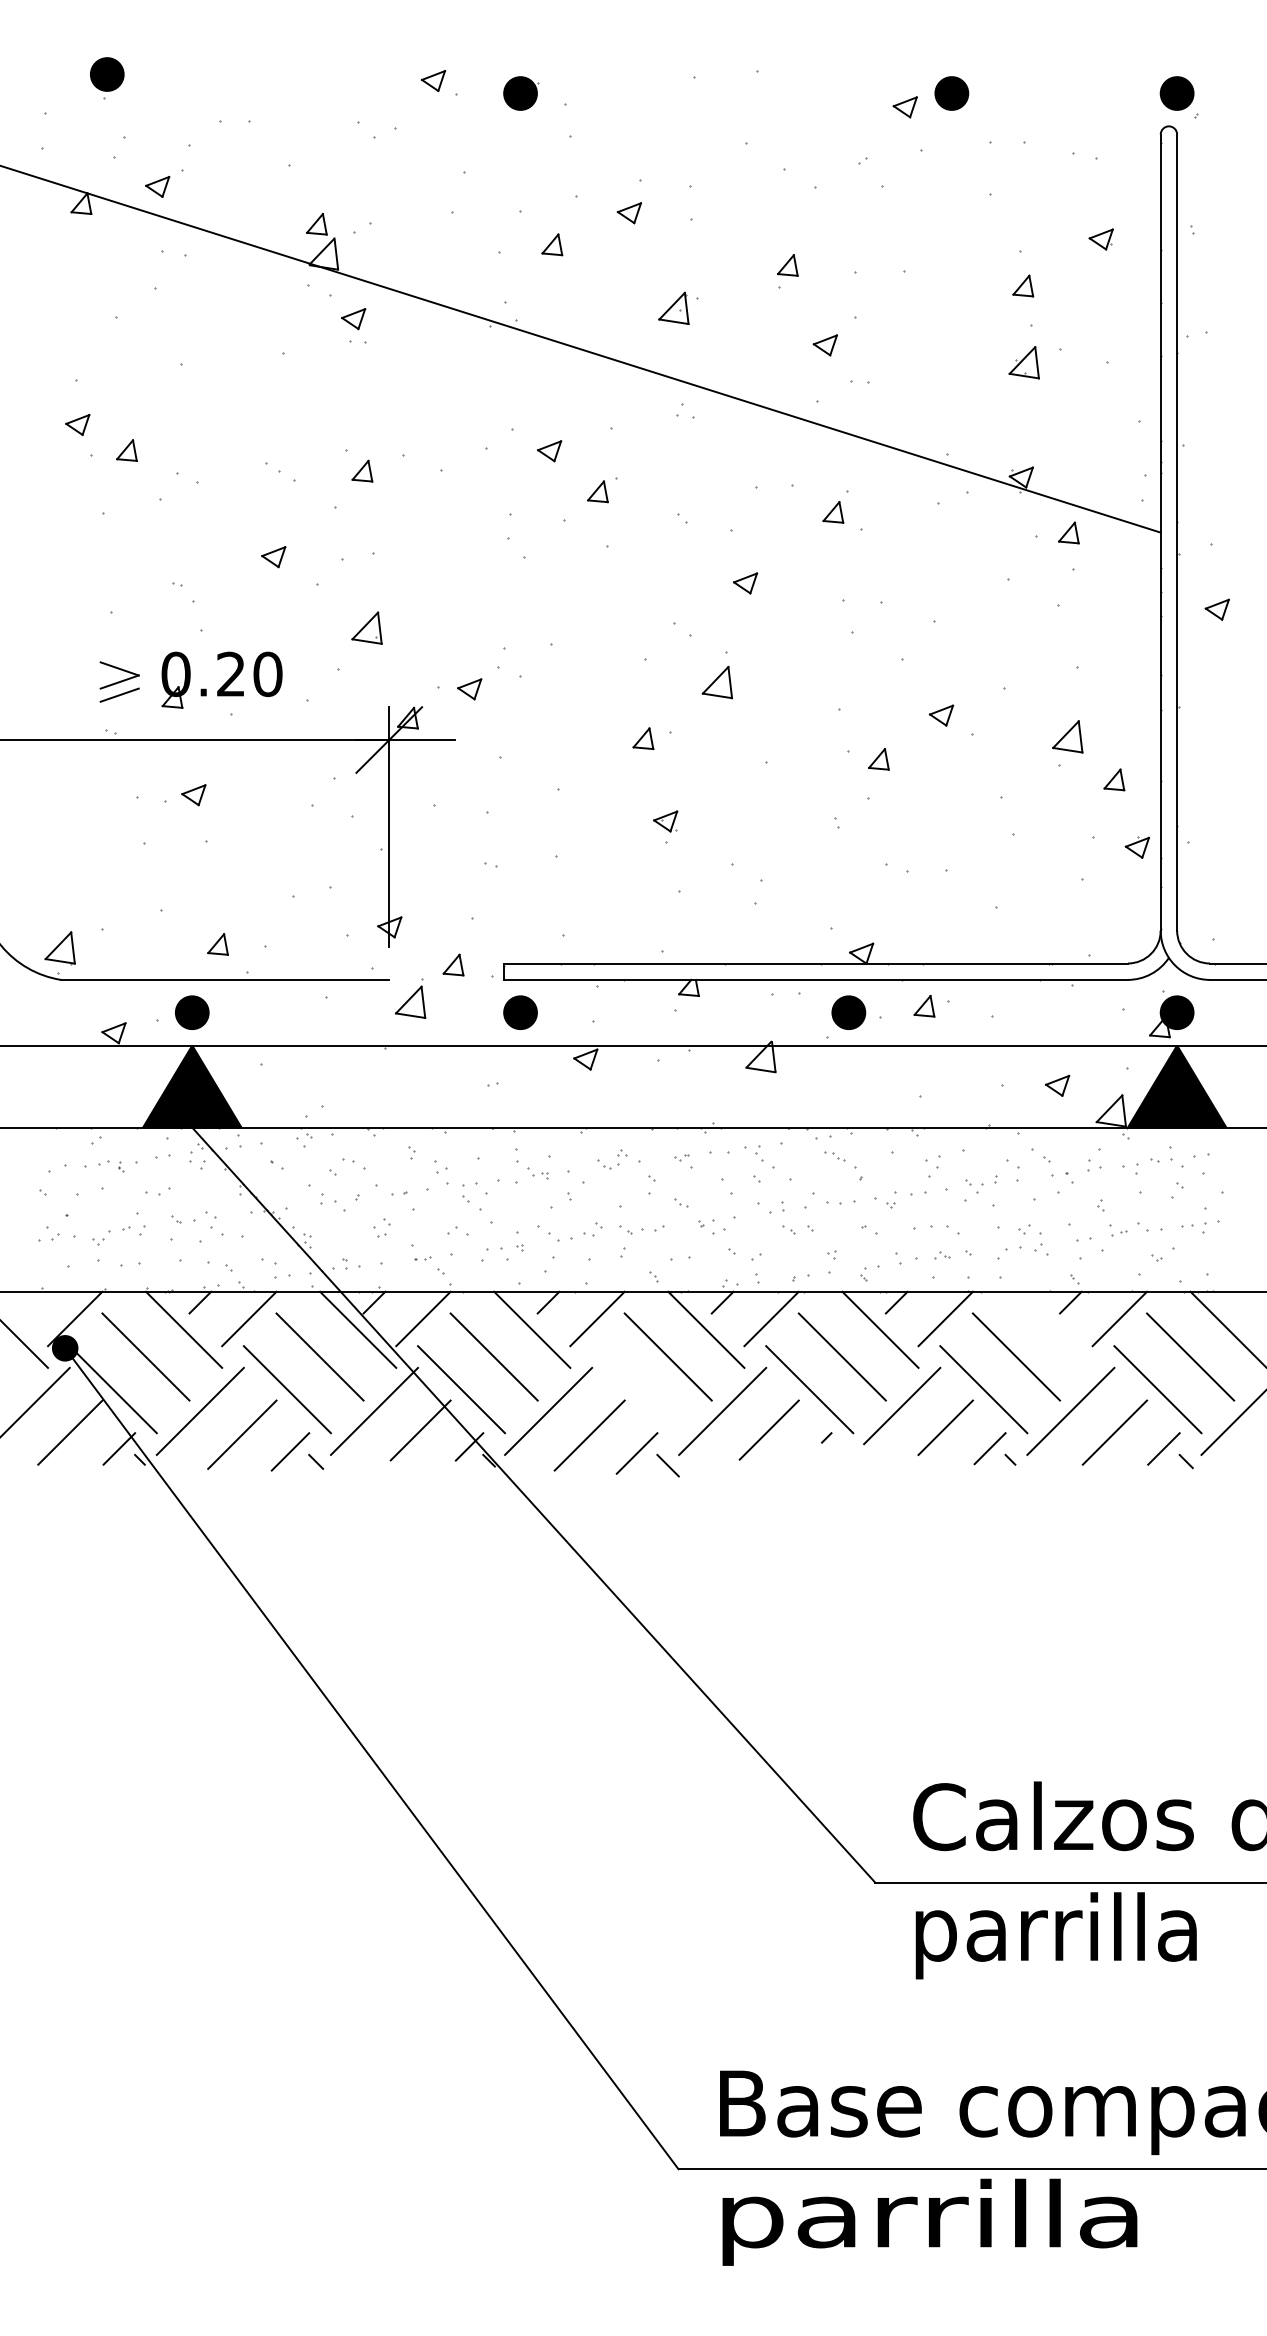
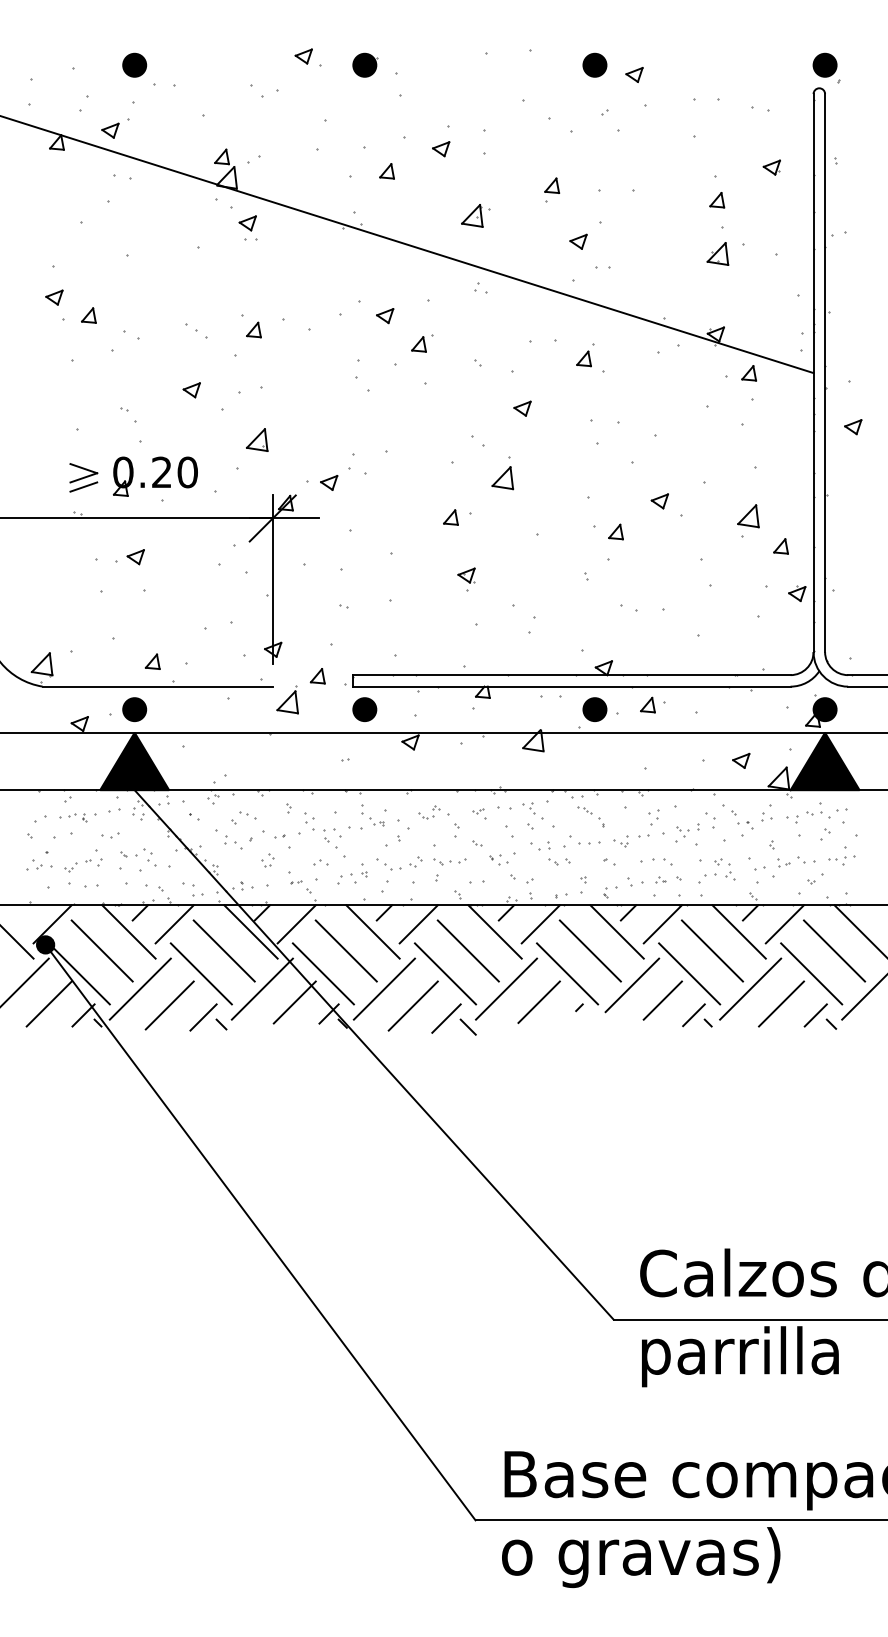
part: (107, 74) -> (134, 65), moved
part: (951, 93) -> (594, 65), moved
line: (1054, 1329) -> (739, 931), added
line: (635, 1389) -> (445, 973), added
text: (926, 2221) -> (649, 1557), parrilla -> o gravas)

